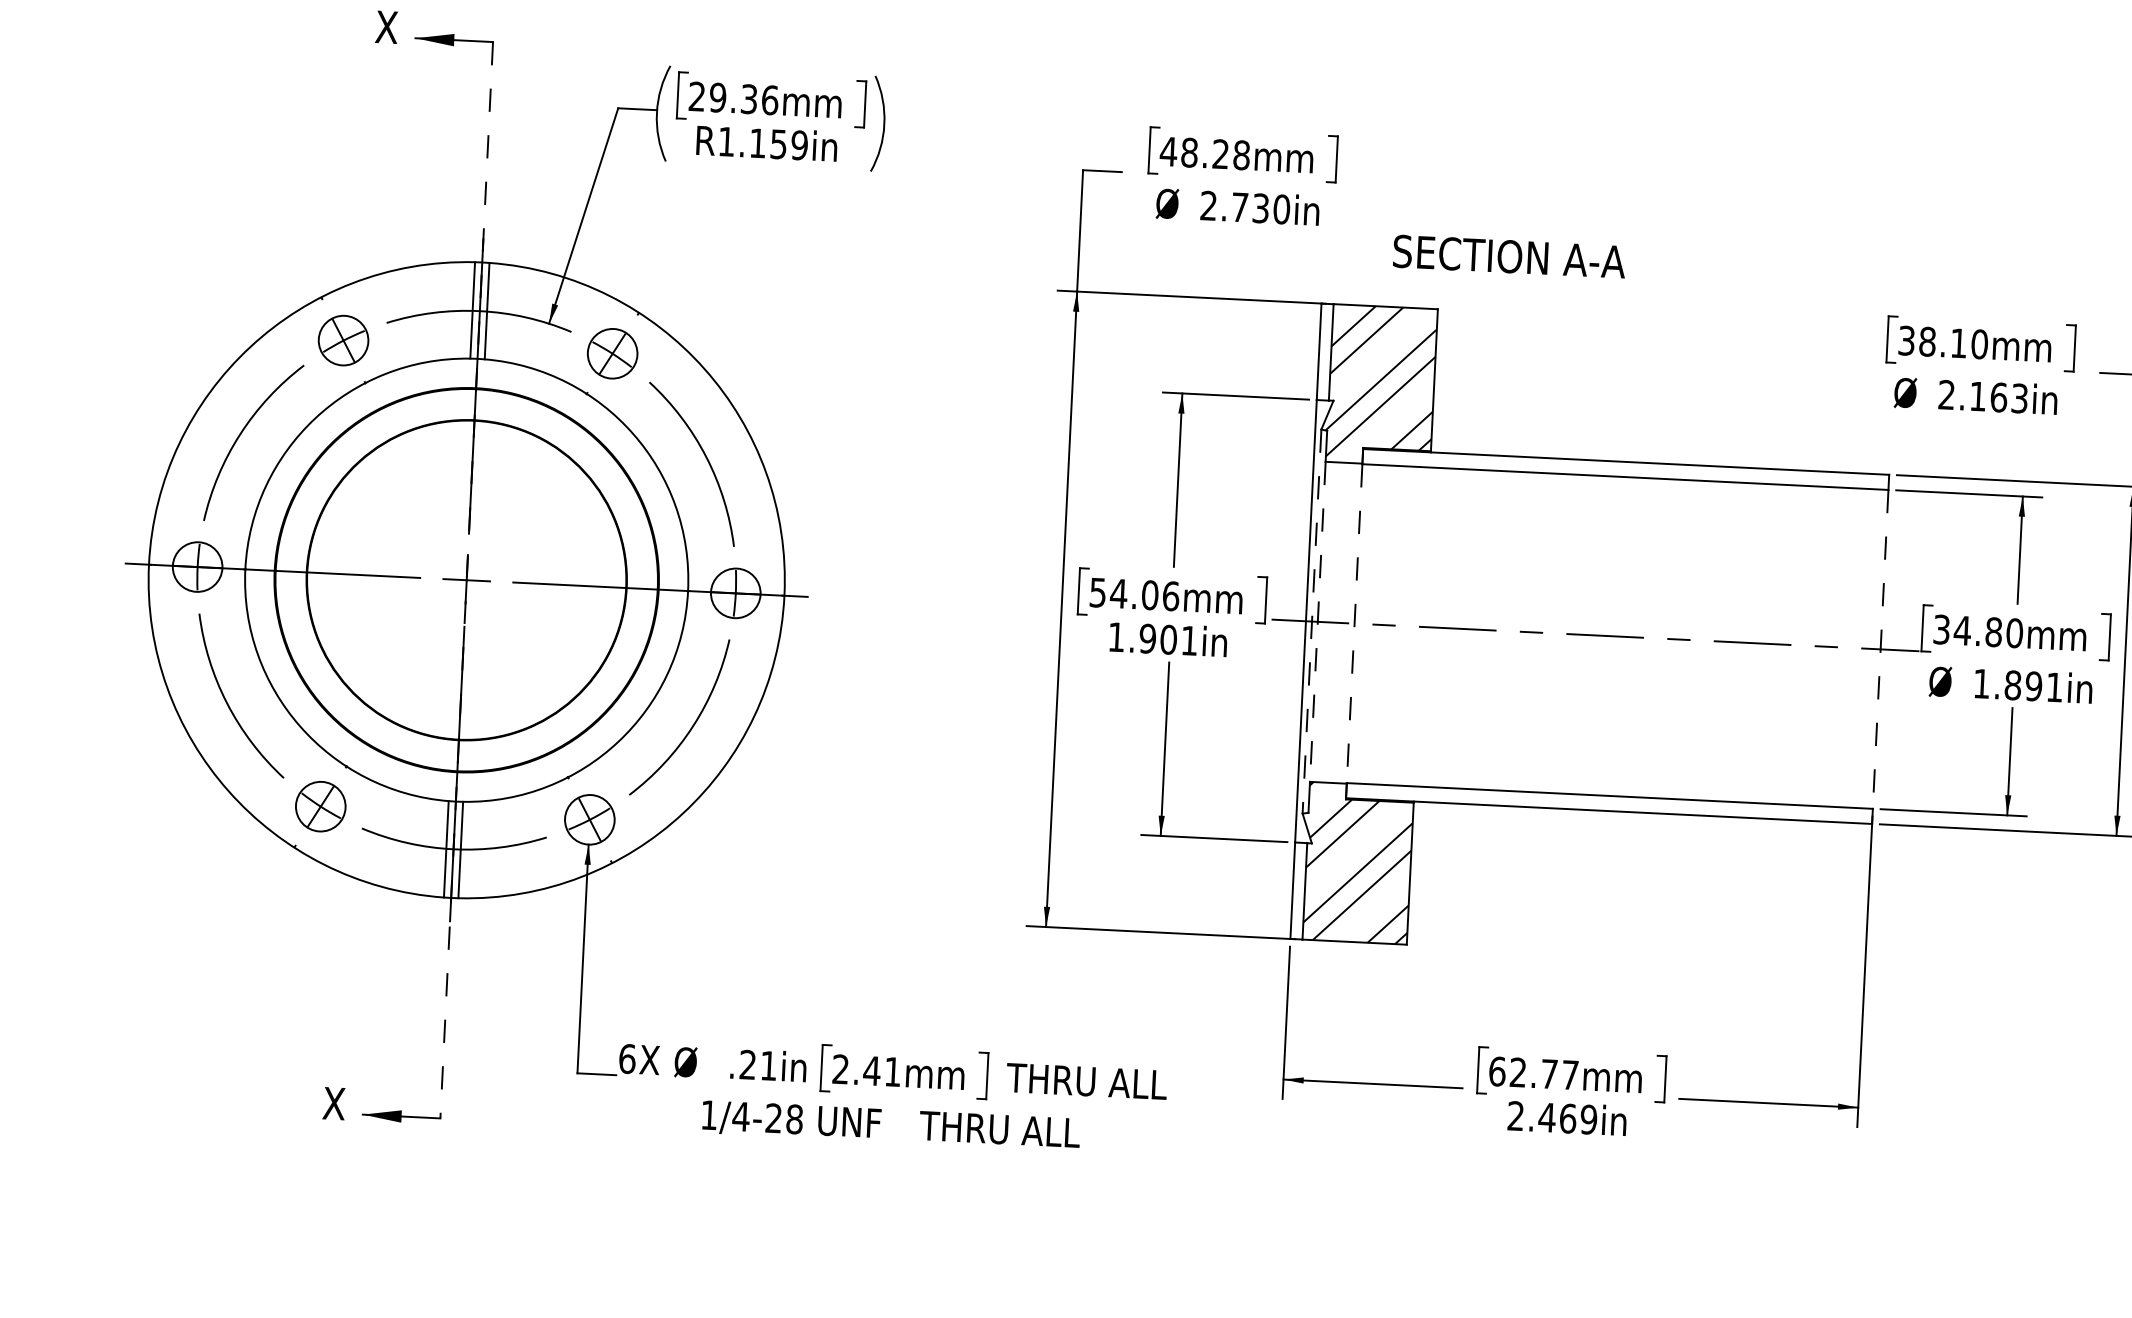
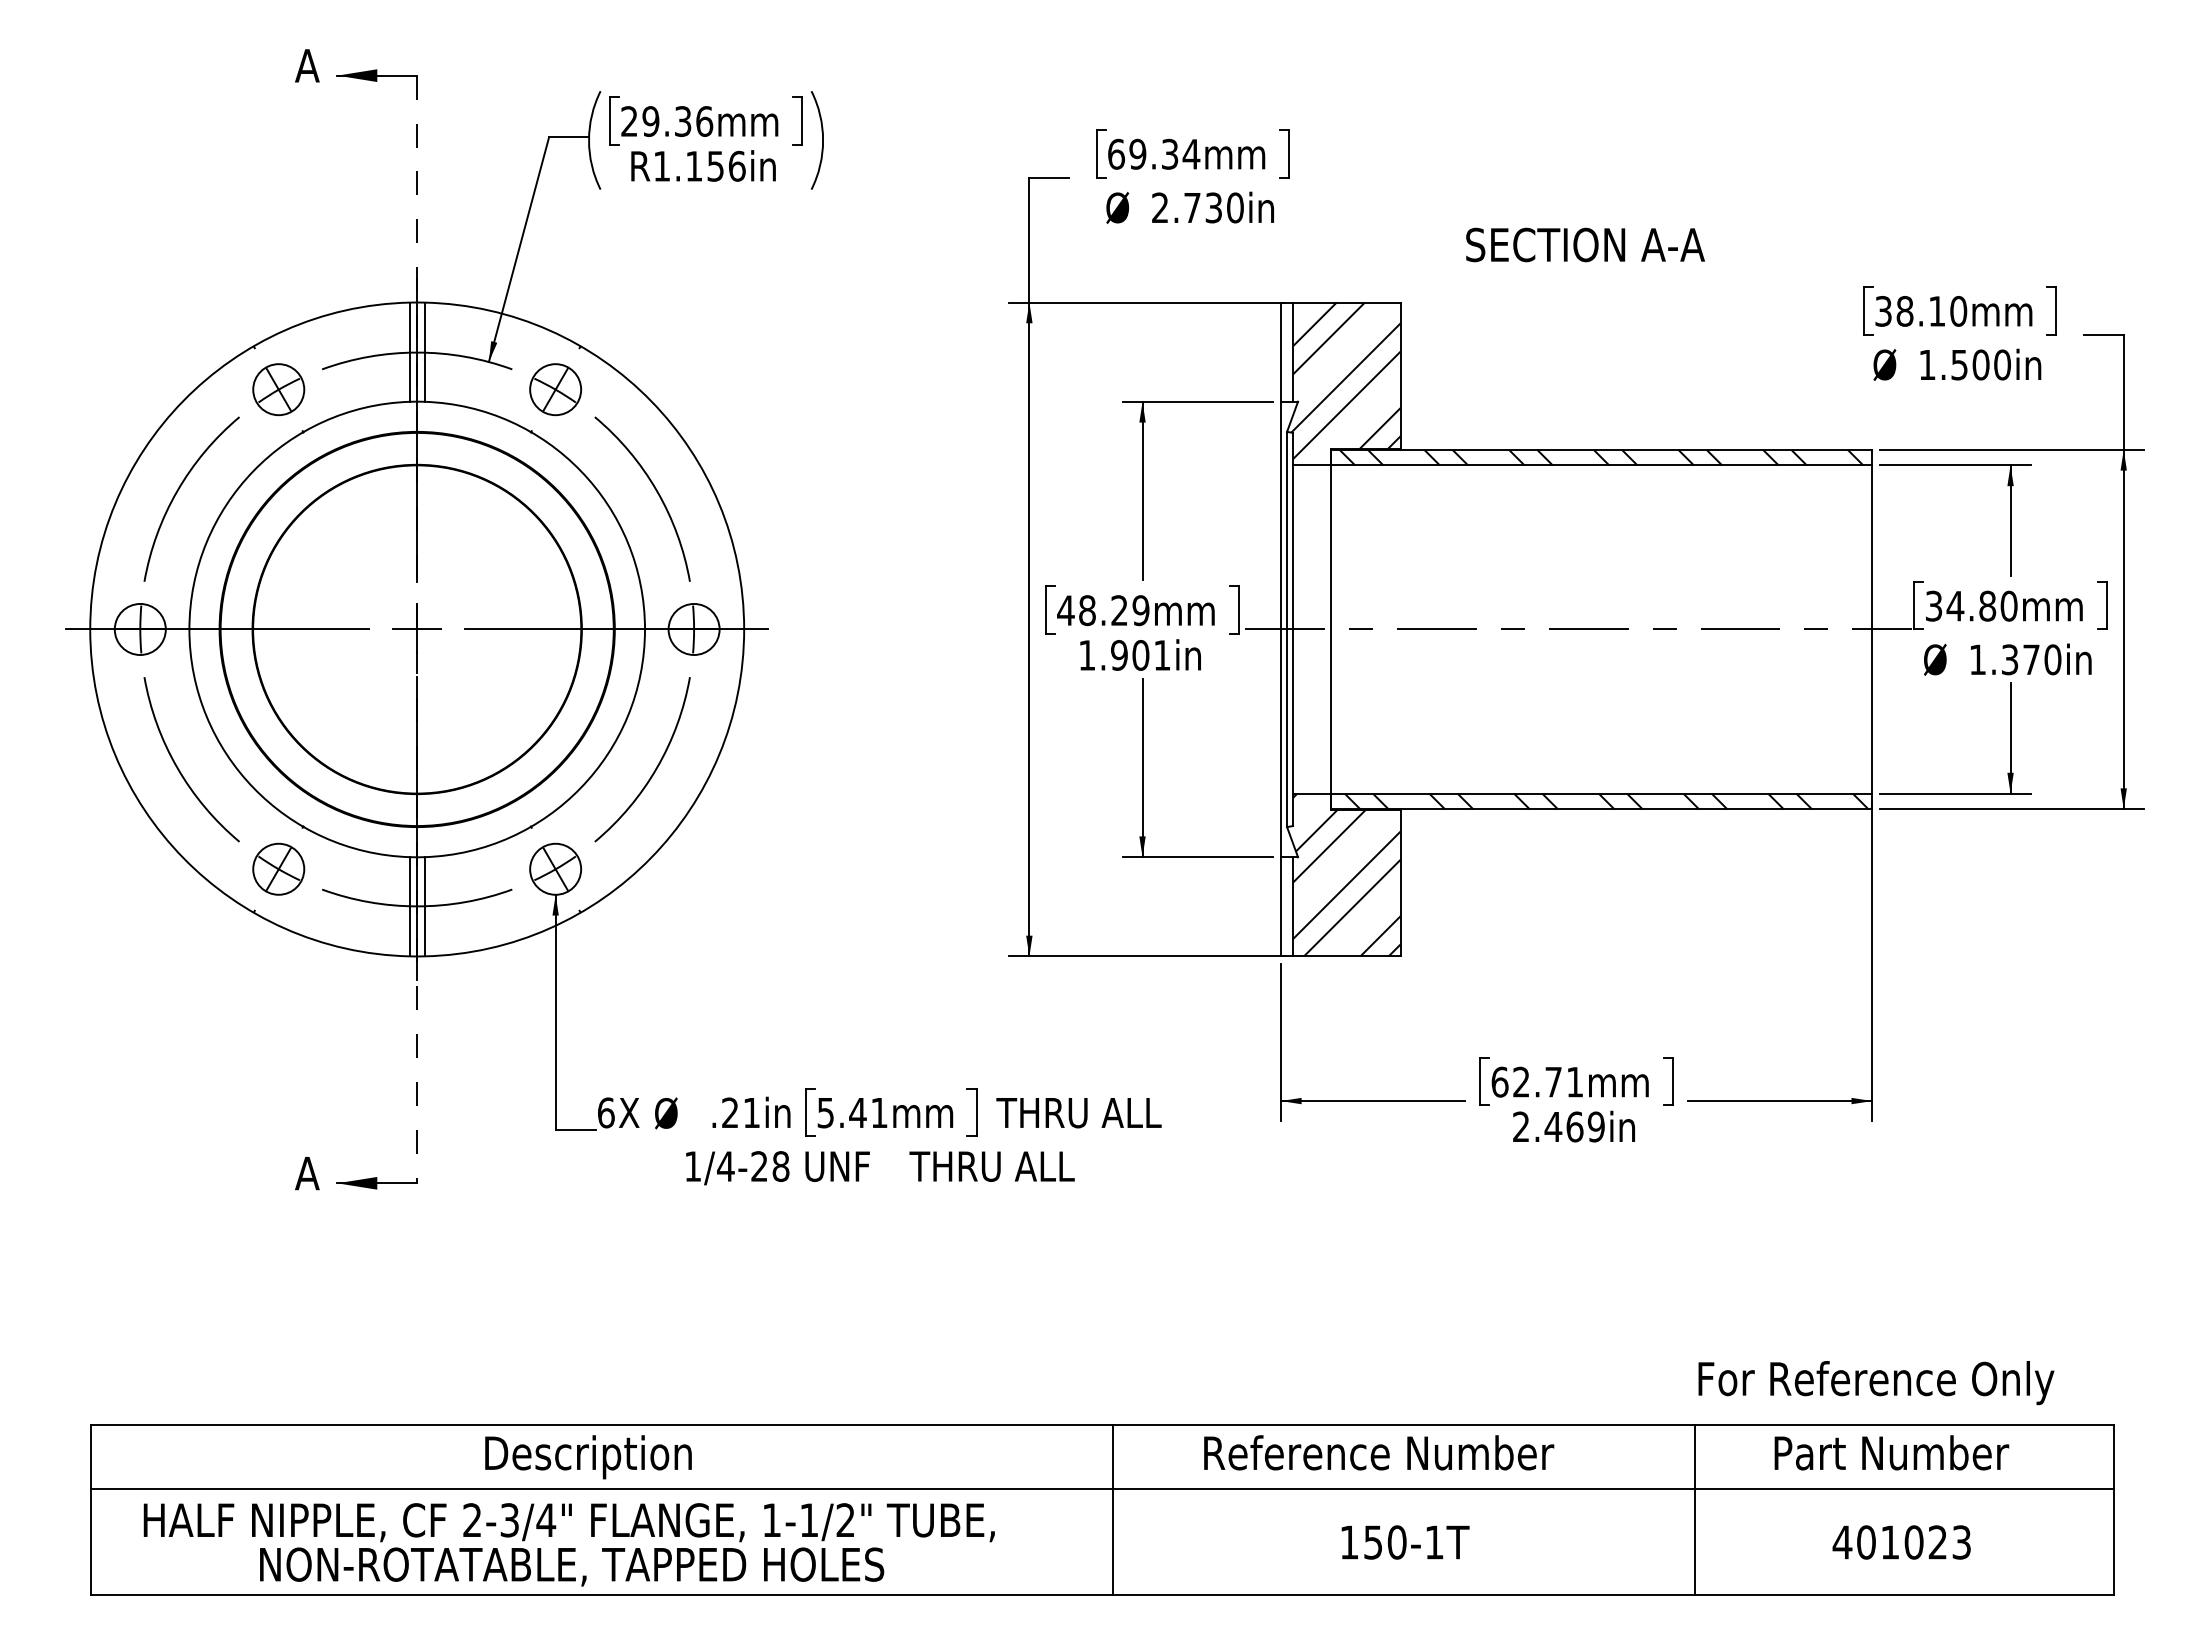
text: (386, 26) -> (307, 65), X -> A
text: (799, 144) -> (736, 165), R1.159in -> R1.156in
text: (1204, 152) -> (1153, 153), 48.28mm -> 69.34mm
text: (1509, 256) -> (1585, 244), moved
text: (1982, 396) -> (1964, 364), 2.163in -> 1.500in
hatch: (1625, 469) -> (1601, 457), added
text: (1134, 594) -> (1103, 610), 54.06mm -> 48.29mm
line: (1312, 621) -> (1287, 629), dashed -> solid
line: (1318, 621) -> (1293, 629), dashed -> solid
line: (1354, 623) -> (1330, 629), dashed -> solid
line: (1880, 649) -> (1872, 629), dashed -> solid
text: (2033, 686) -> (2031, 659), 1.891in -> 1.370in
hatch: (1614, 803) -> (1606, 801), added
text: (840, 1069) -> (825, 1112), 2.41mm -> 5.41mm
text: (1569, 1075) -> (1574, 1082), 62.77mm -> 62.71mm
text: (334, 1103) -> (307, 1173), X -> A

